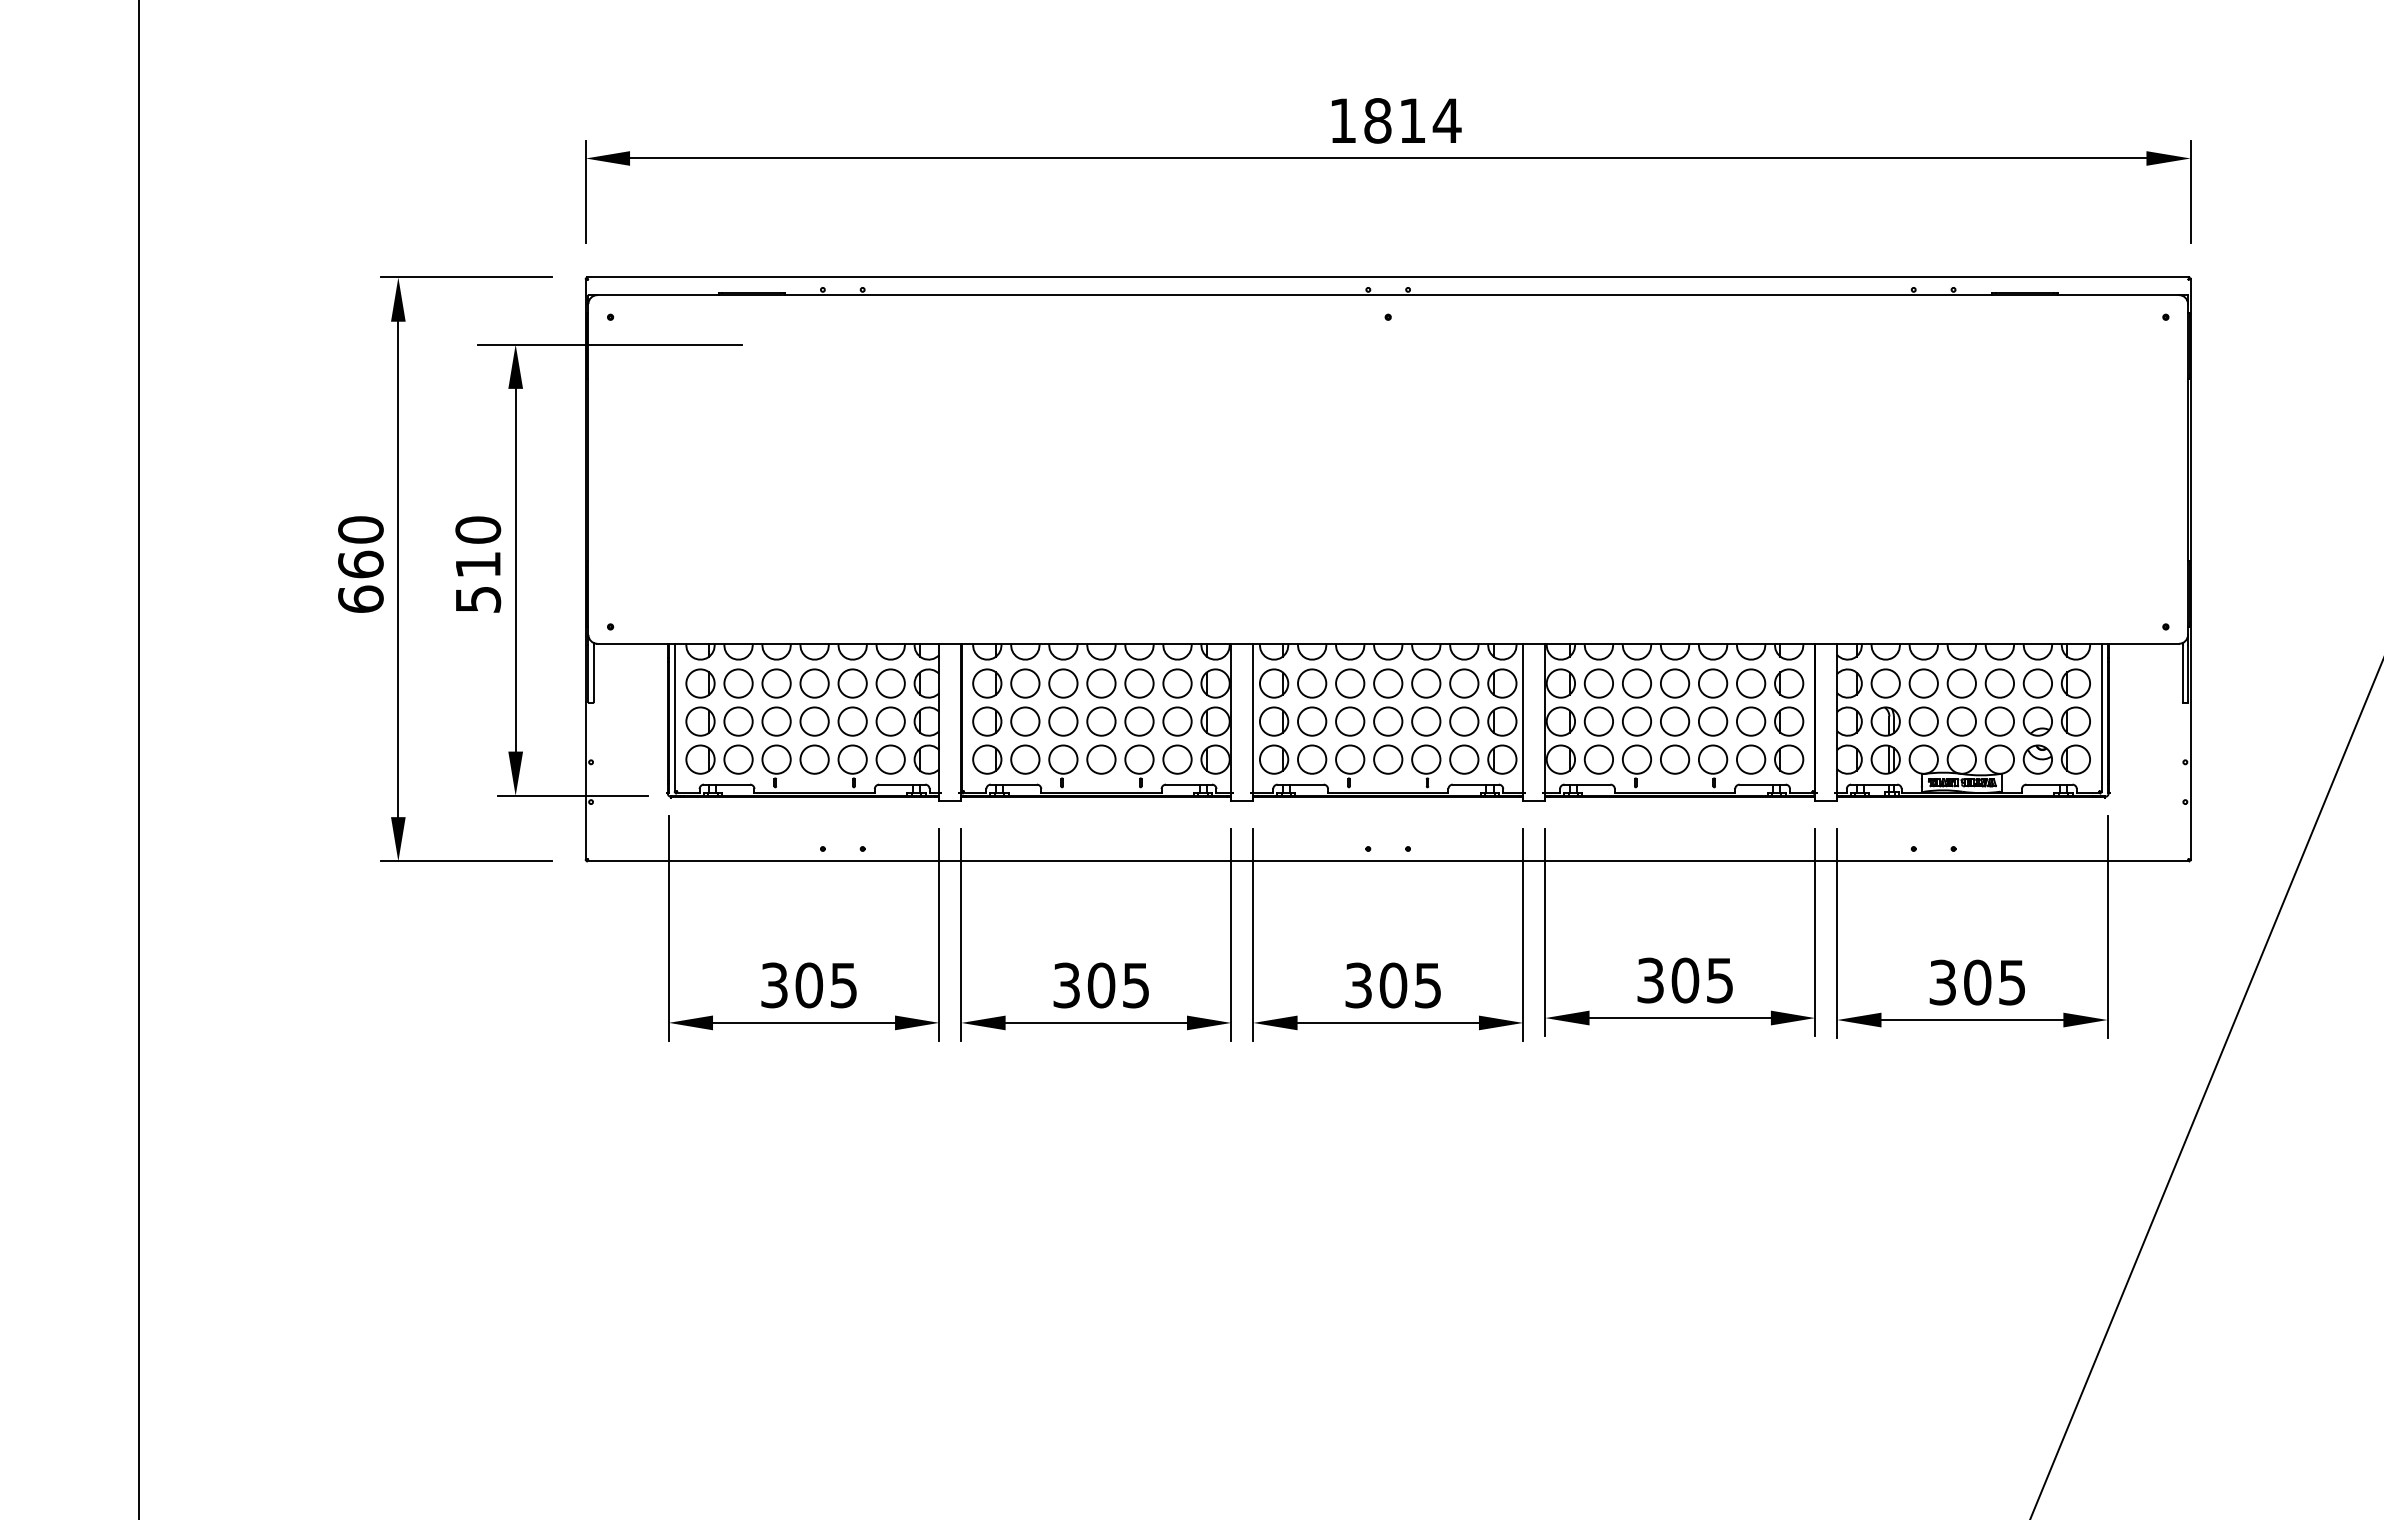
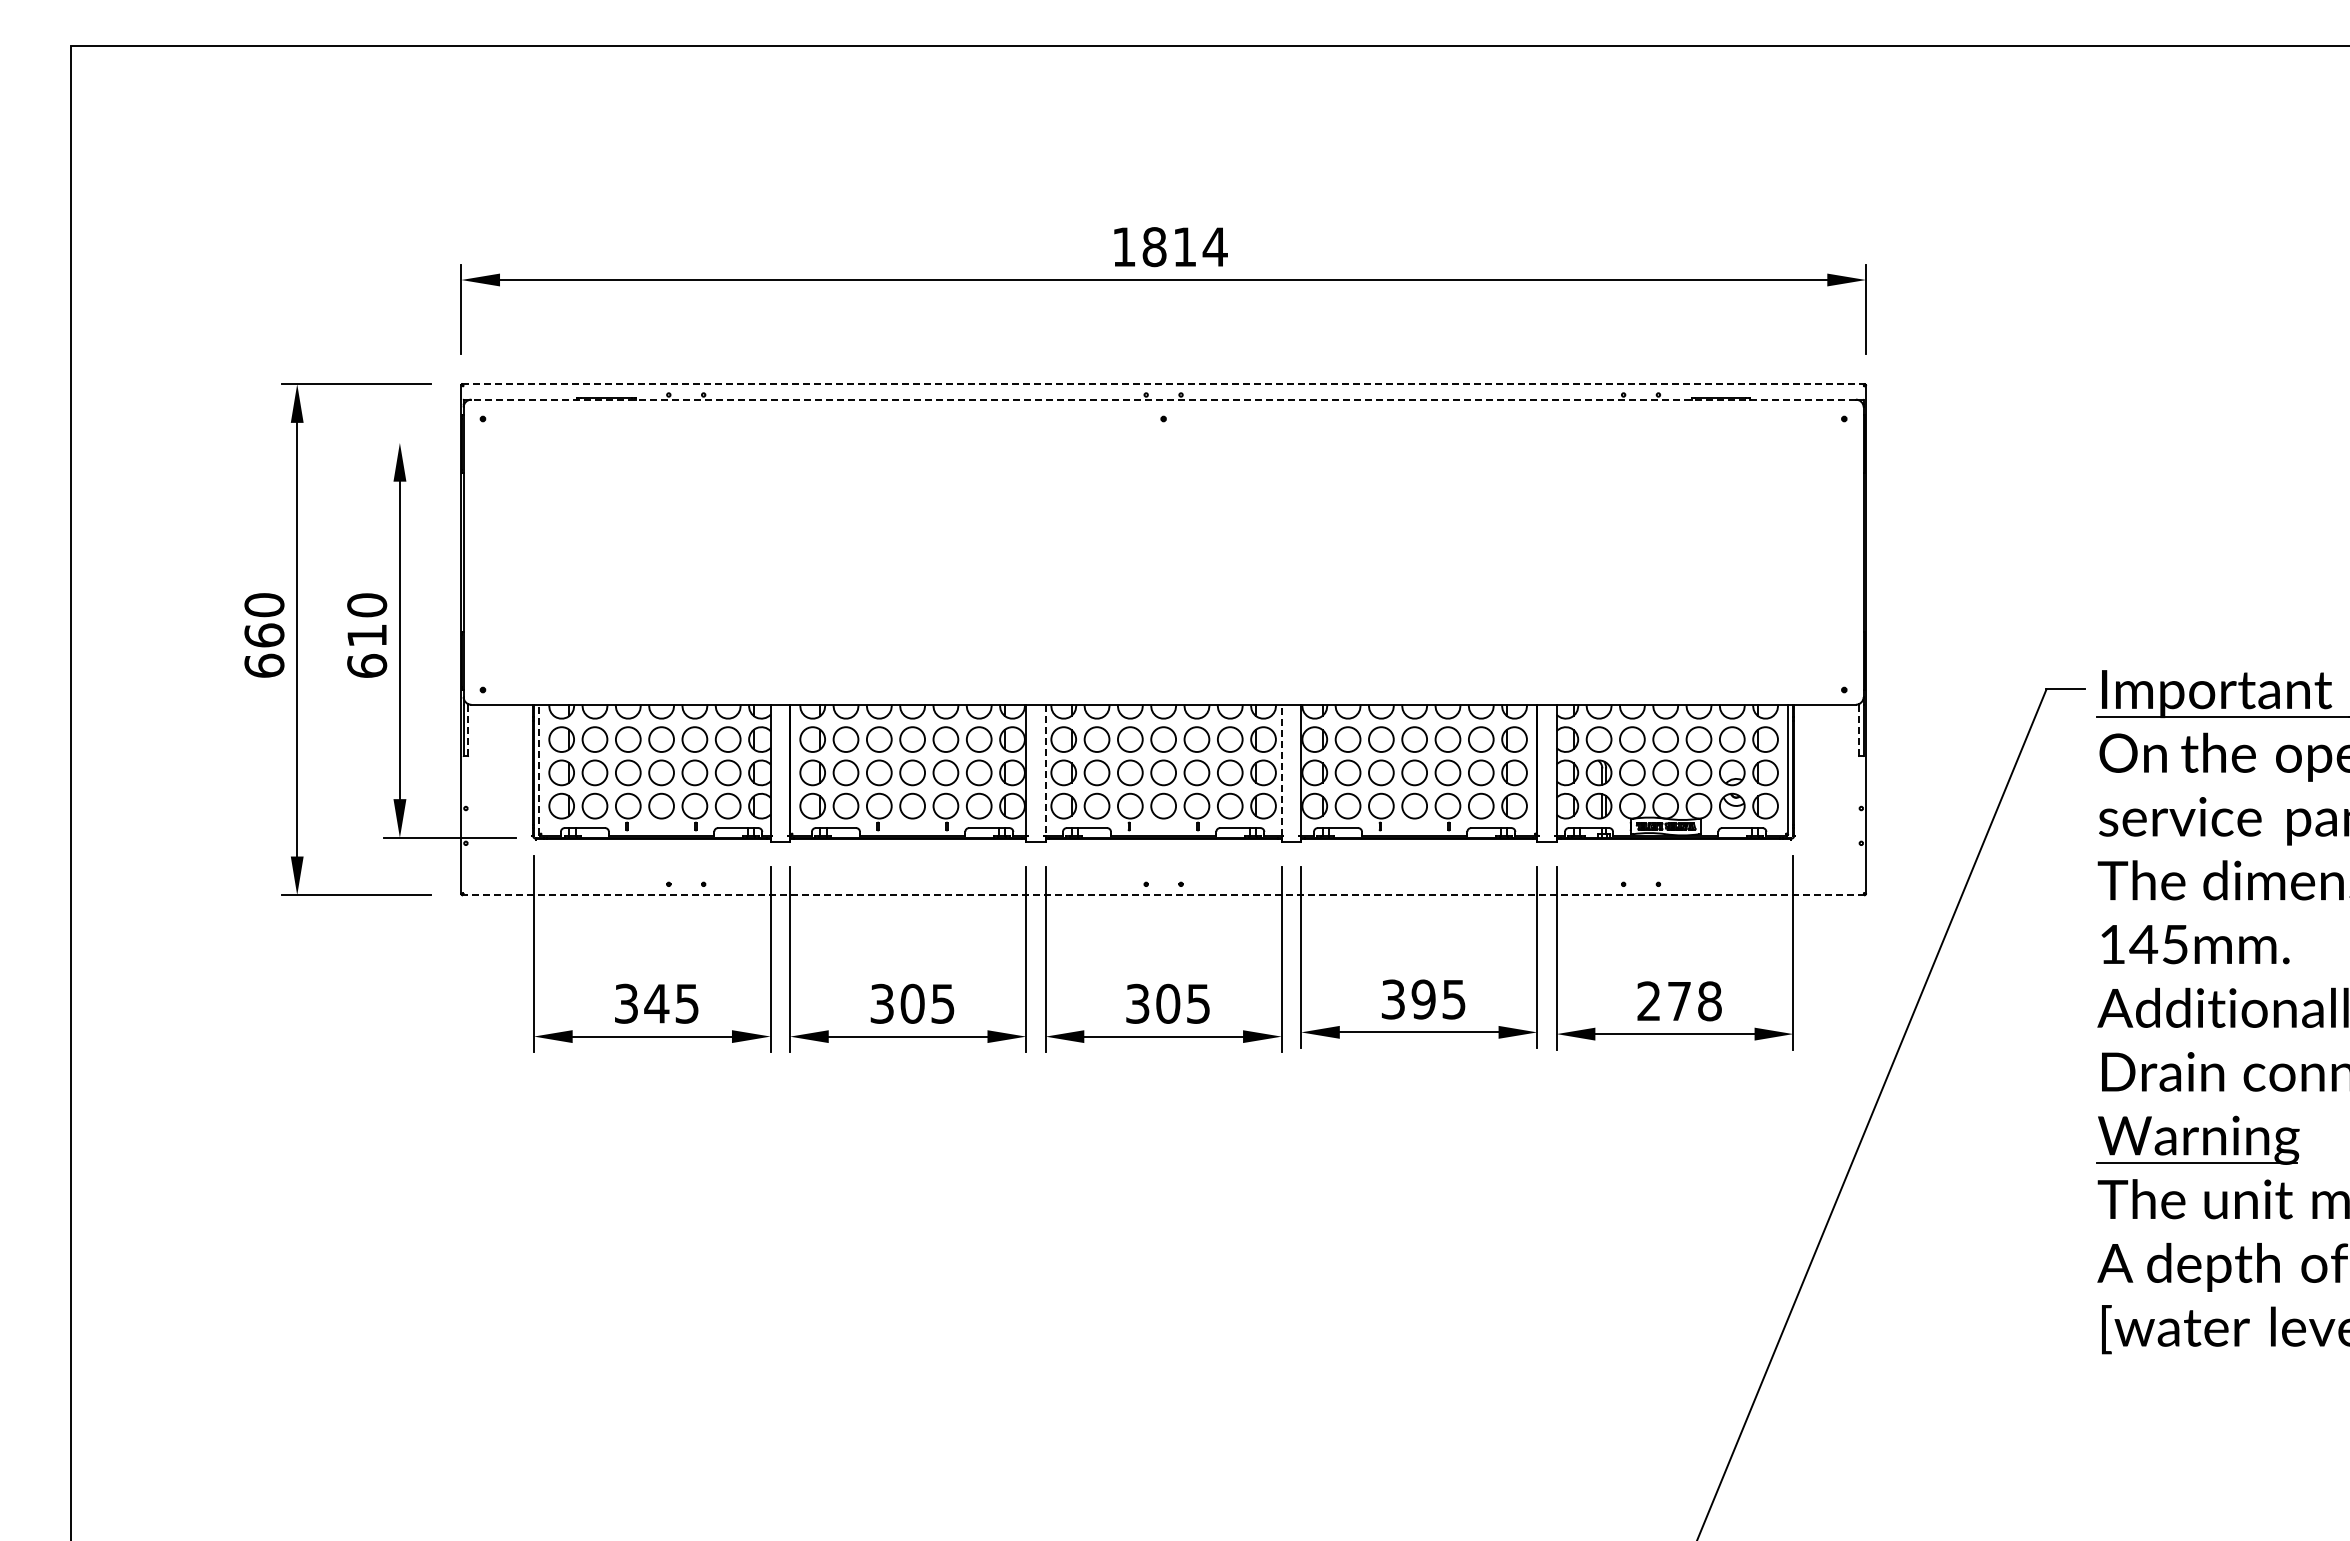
line: (1389, 277) -> (1164, 384), solid -> dashed
line: (1388, 295) -> (1163, 399), solid -> dashed
line: (610, 344) -> (482, 442), removed
text: (478, 598) -> (367, 665), 510 -> 610
line: (594, 673) -> (468, 730), solid -> dashed
line: (2183, 674) -> (1859, 731), solid -> dashed
line: (675, 717) -> (539, 769), solid -> dashed
line: (1522, 717) -> (1281, 769), solid -> dashed
line: (1253, 718) -> (1045, 770), solid -> dashed
line: (1388, 861) -> (1163, 895), solid -> dashed
text: (1685, 980) -> (1423, 999), 305 -> 395
text: (1977, 982) -> (1679, 1001), 305 -> 278
text: (808, 985) -> (656, 1003), 305 -> 345

